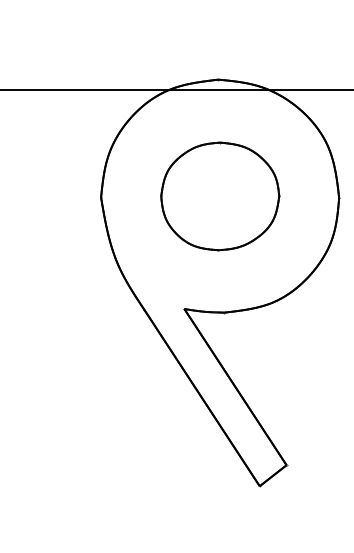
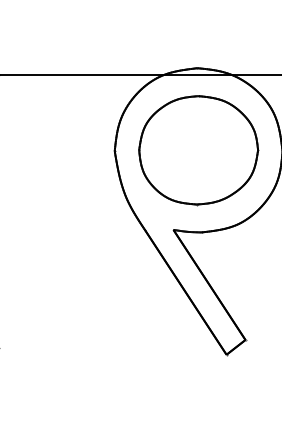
part: (219, 196) -> (198, 150), size x1.43

